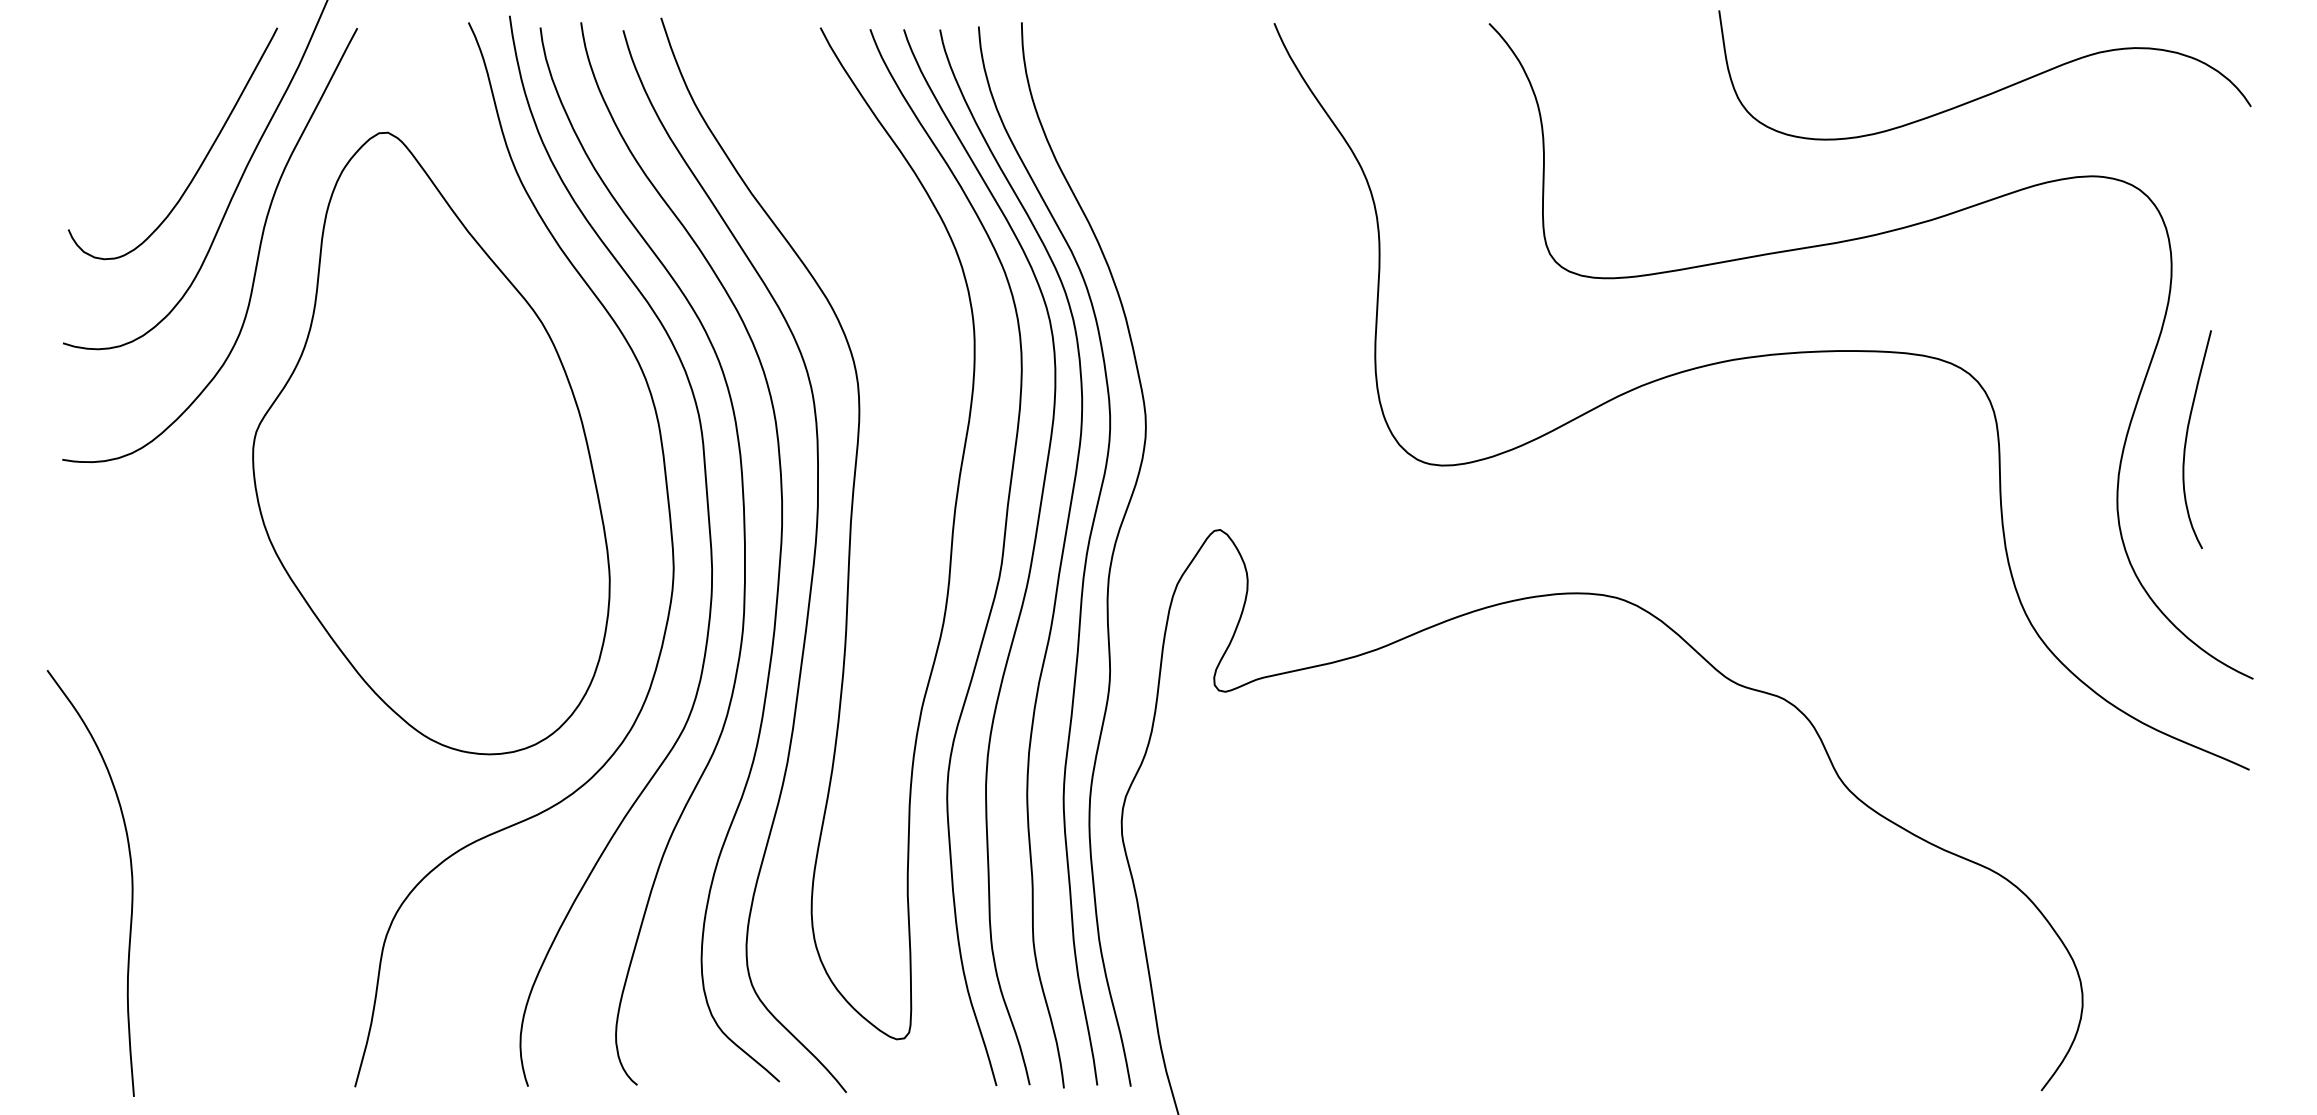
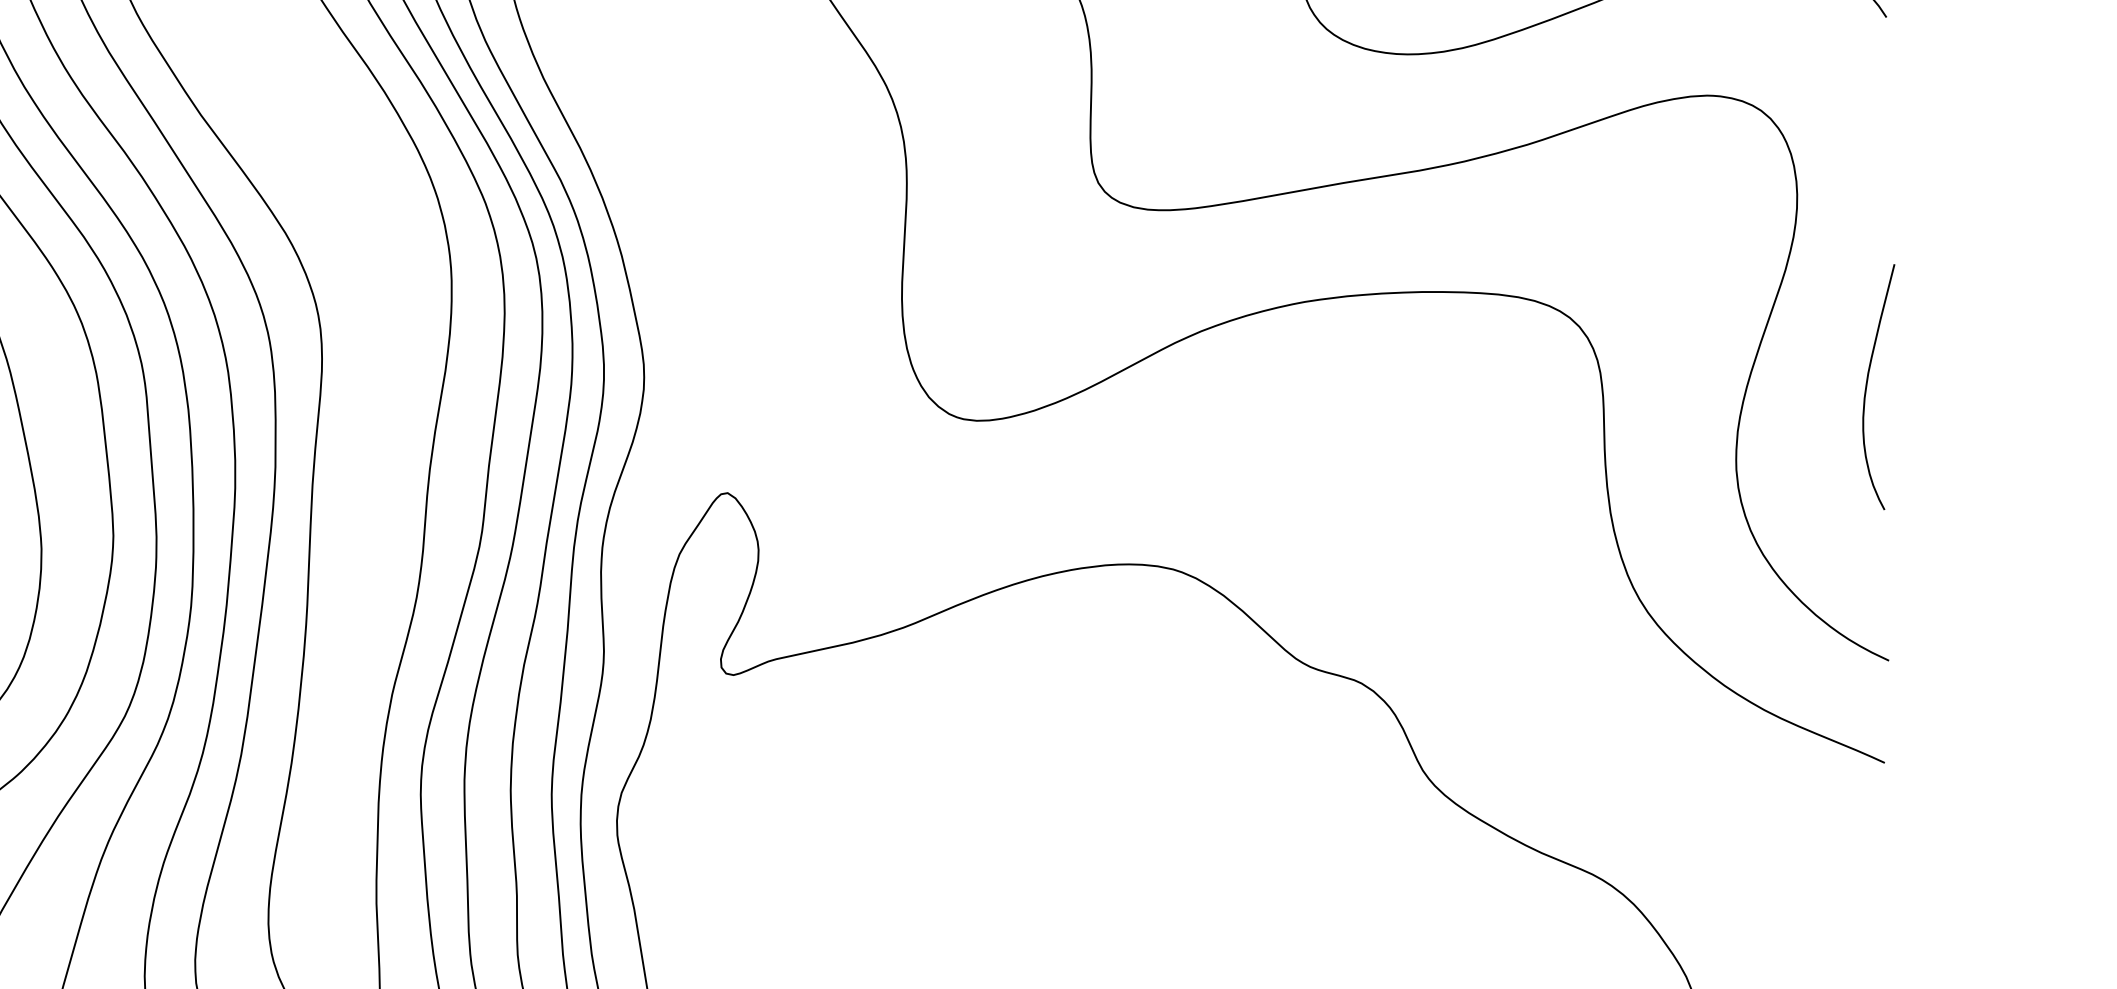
curve: (2187, 438) -> (1867, 385), moved

